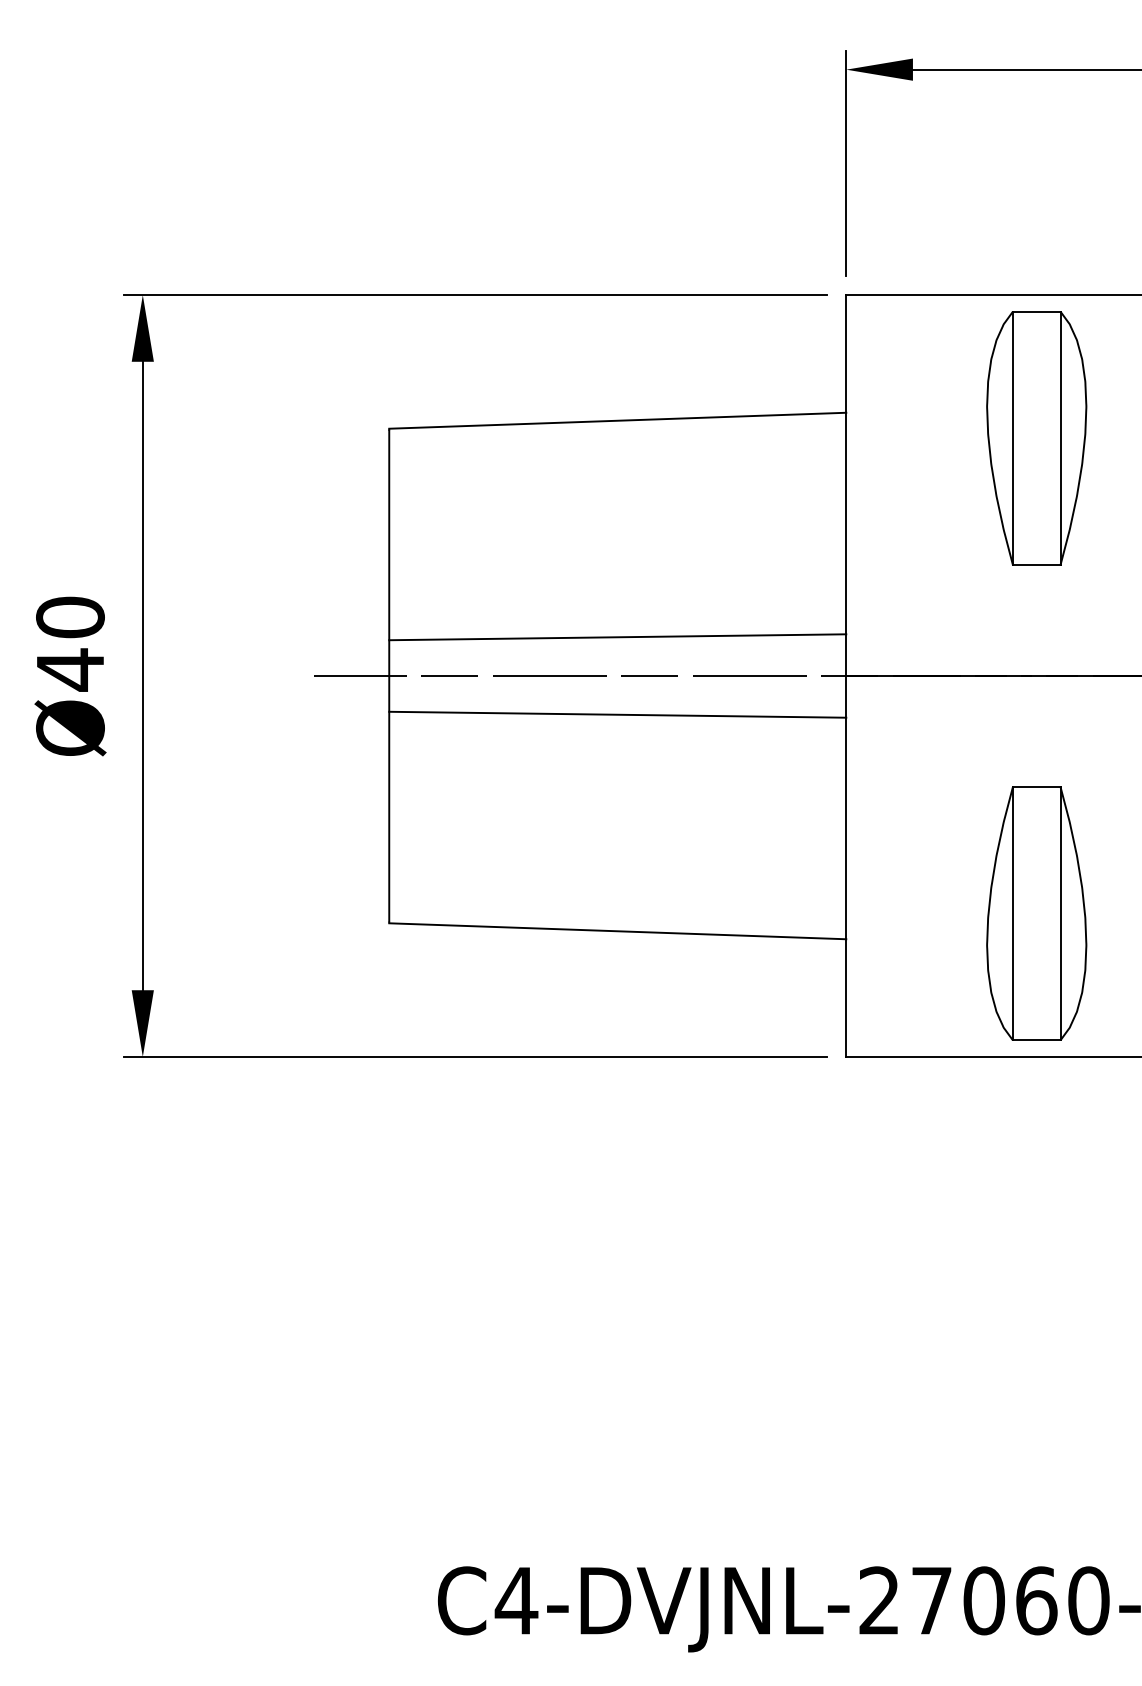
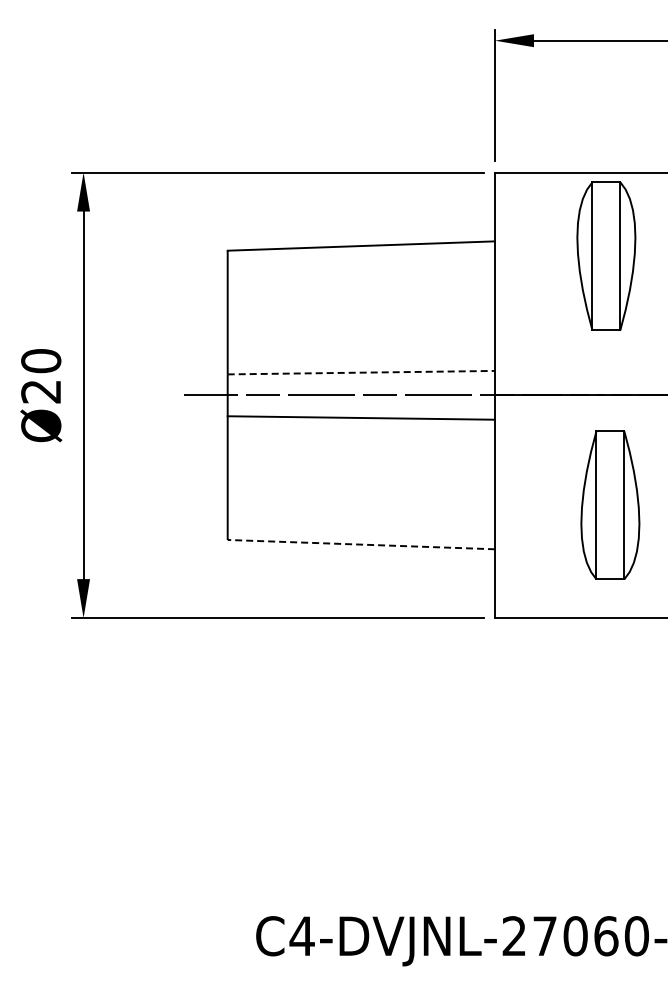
line: (618, 636) -> (361, 372), solid -> dashed
text: (69, 669) -> (40, 391), Ø40 -> Ø20
part: (1036, 912) -> (610, 504), moved
line: (618, 931) -> (361, 544), solid -> dashed

